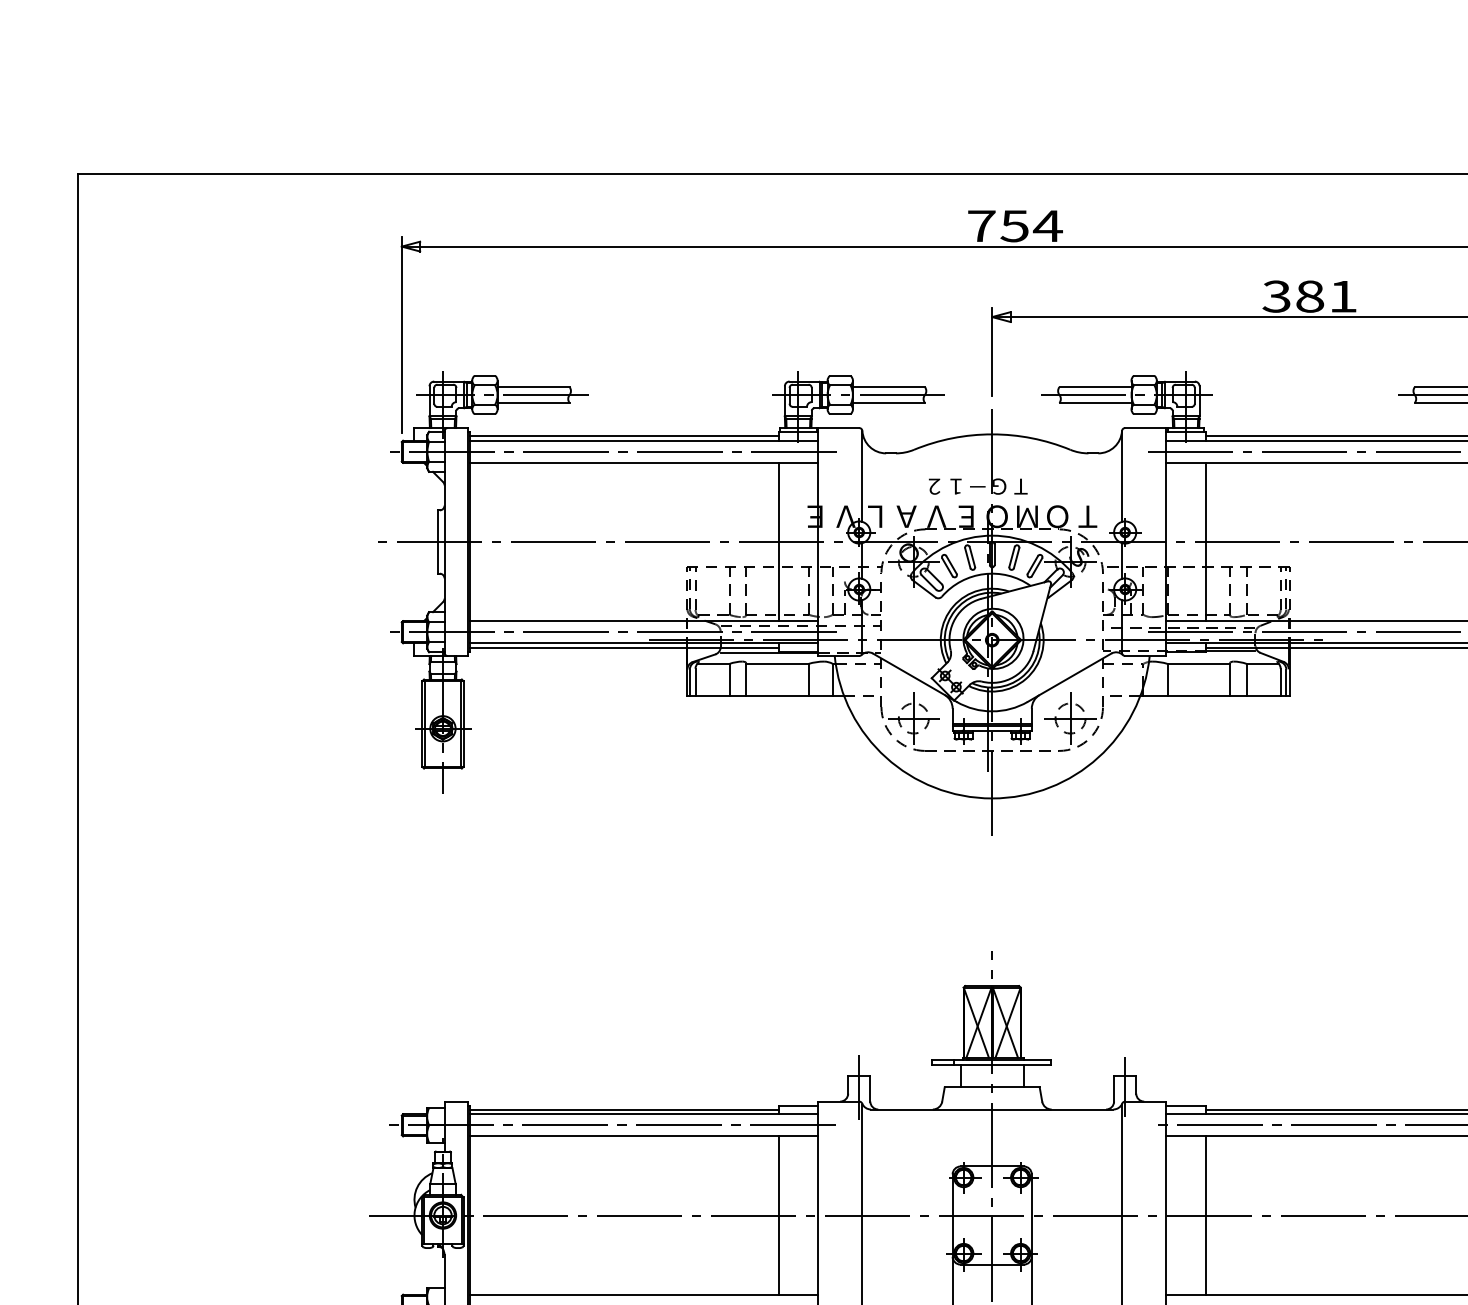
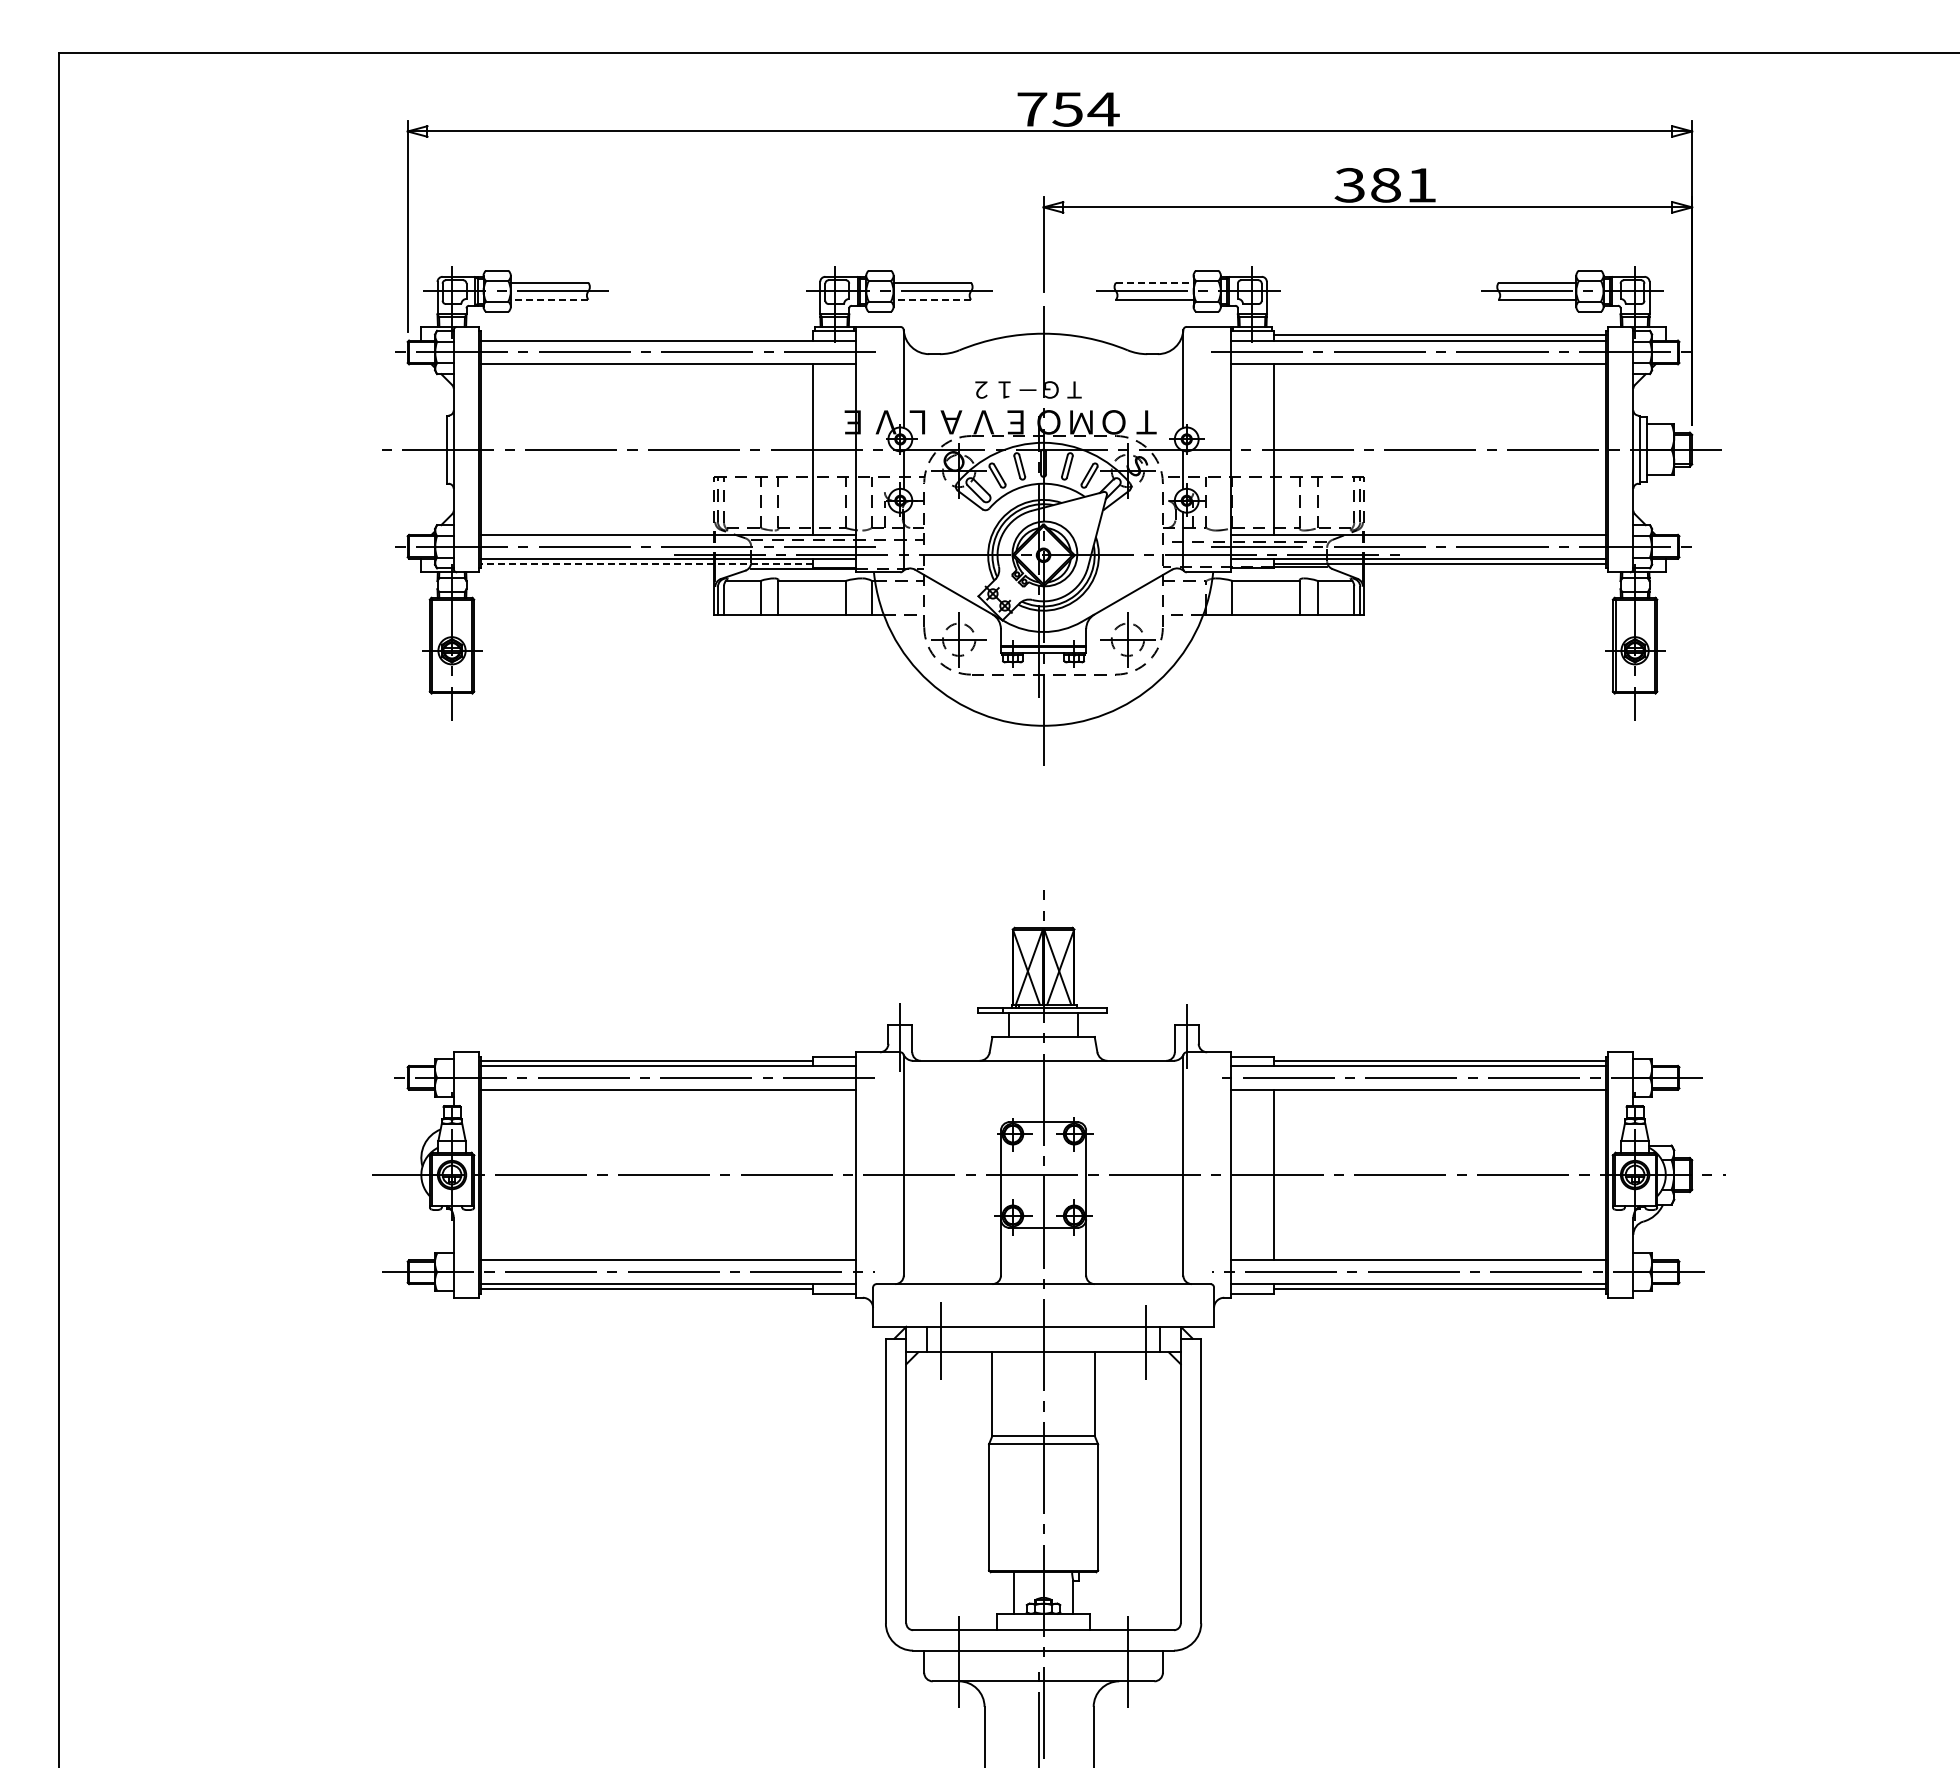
line: (1095, 386) -> (1154, 282), solid -> dashed
line: (533, 402) -> (549, 299), solid -> dashed
line: (889, 402) -> (932, 299), solid -> dashed
line: (624, 436) -> (647, 335), removed
line: (623, 647) -> (646, 563), solid -> dashed
line: (778, 1215) -> (813, 1174), removed

